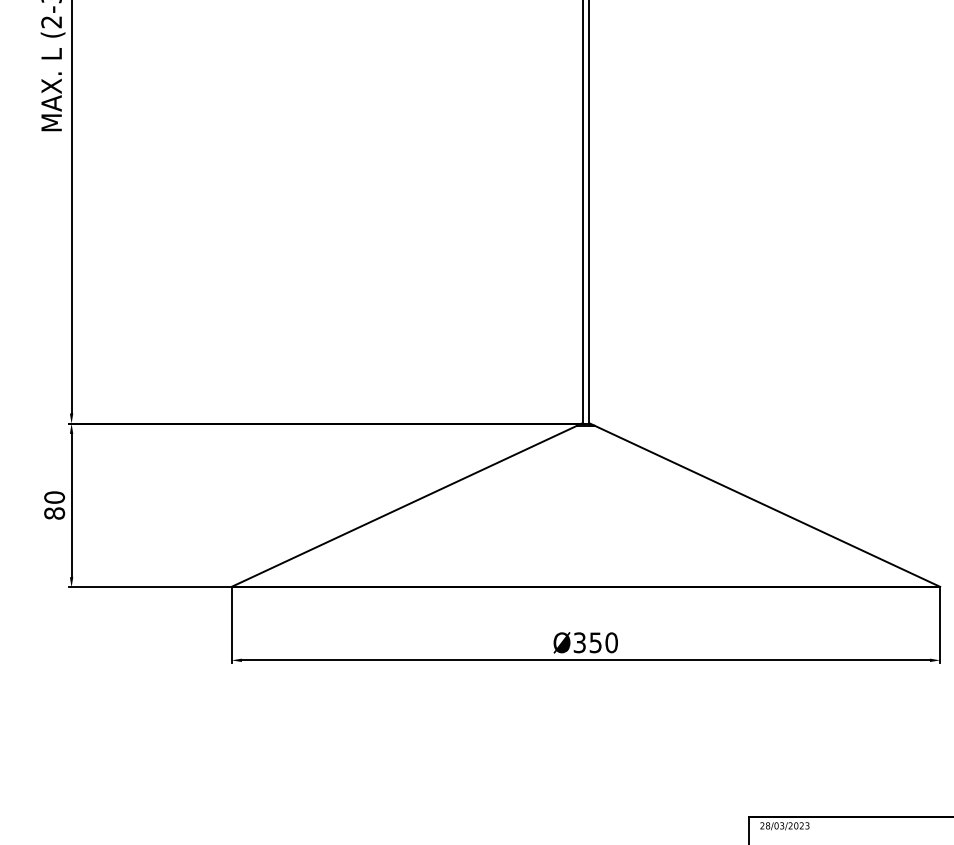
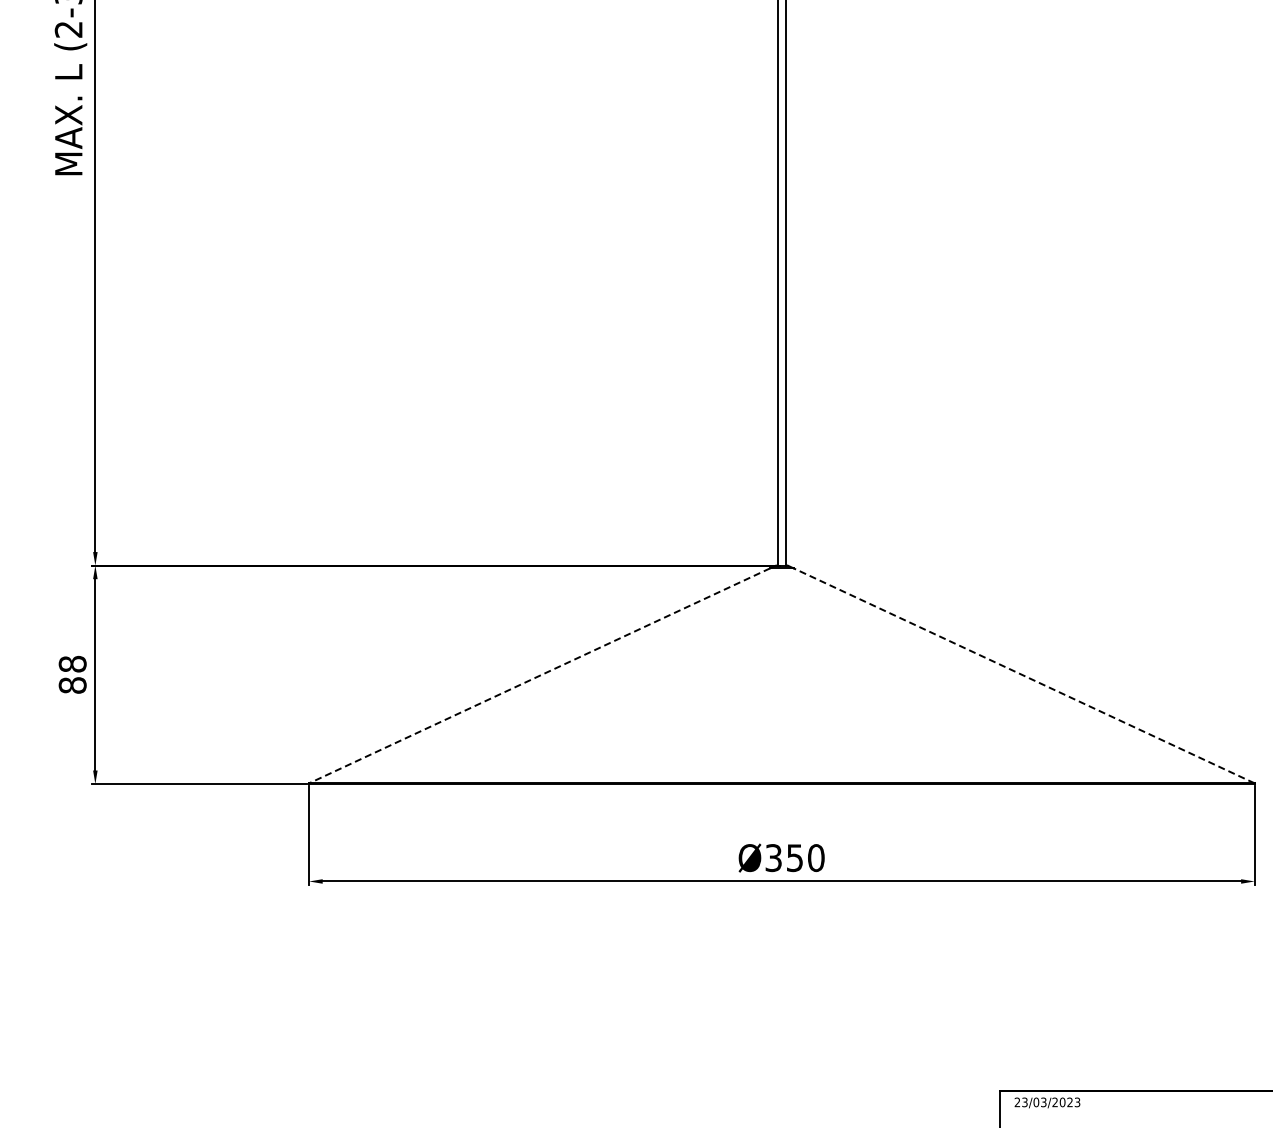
text: (54, 497) -> (72, 663), 80 -> 88
line: (404, 506) -> (539, 676), solid -> dashed
line: (766, 506) -> (1023, 675), solid -> dashed
text: (767, 825) -> (1024, 1102), 28/03/2023 -> 23/03/2023

